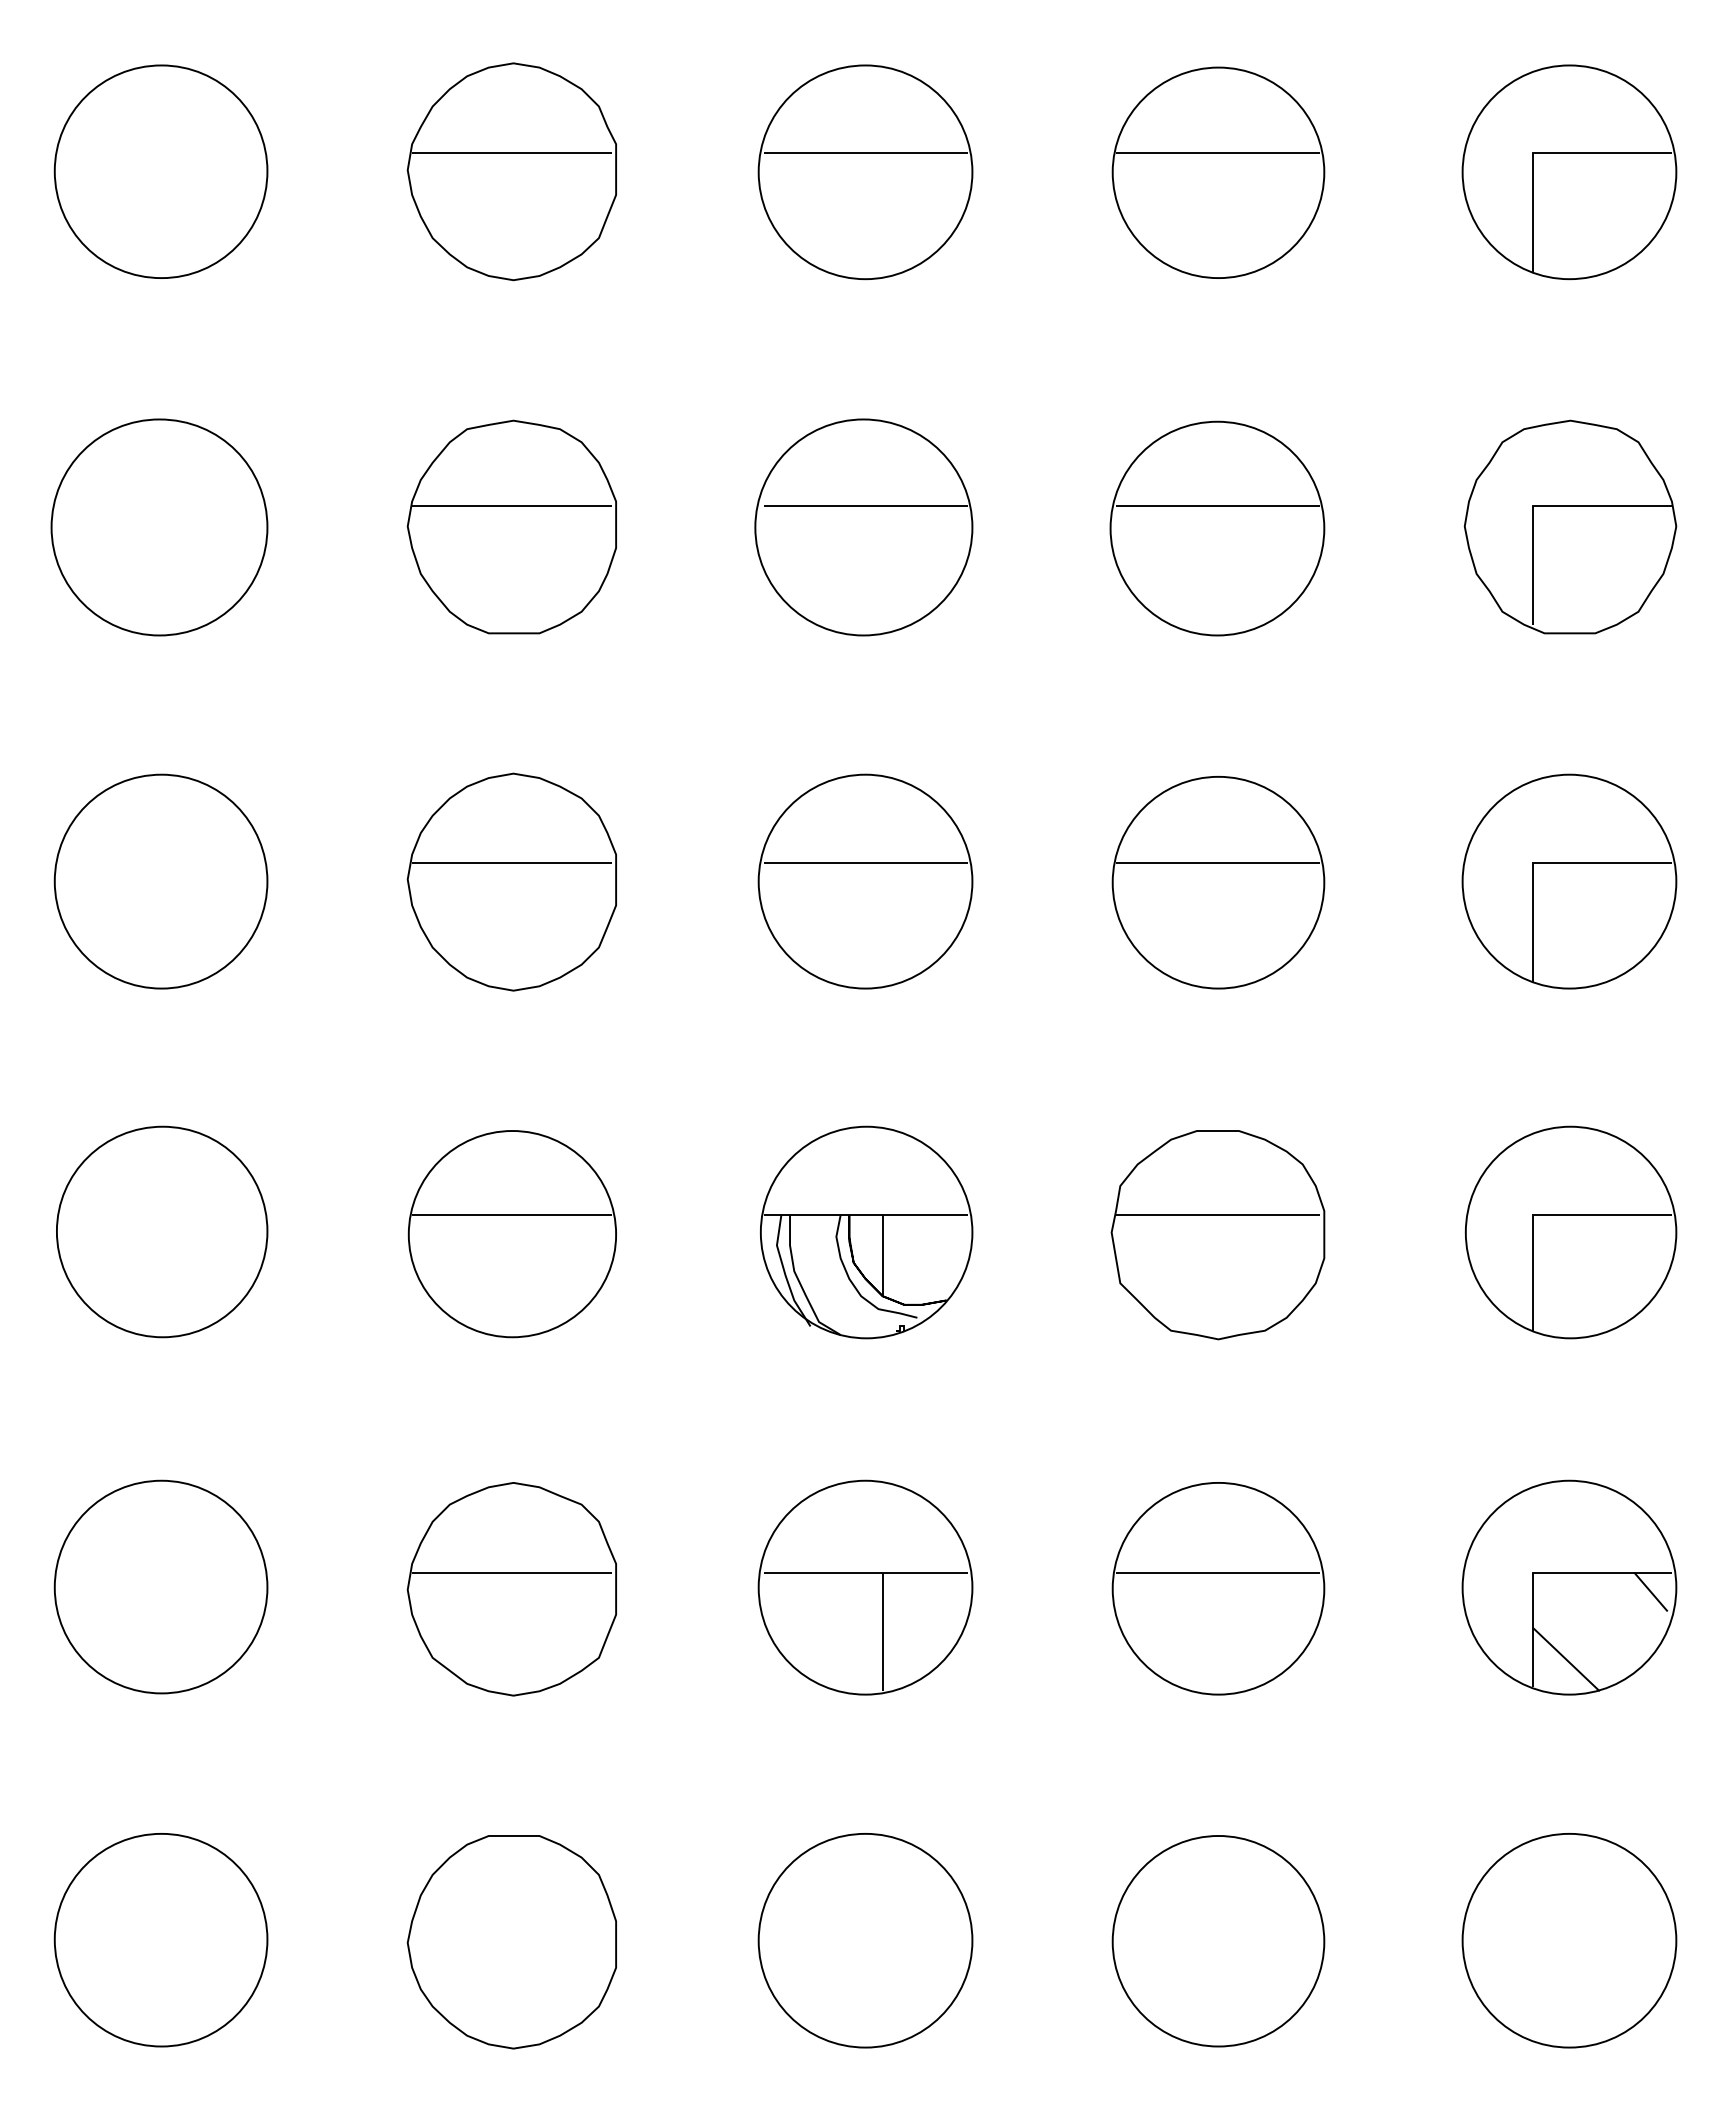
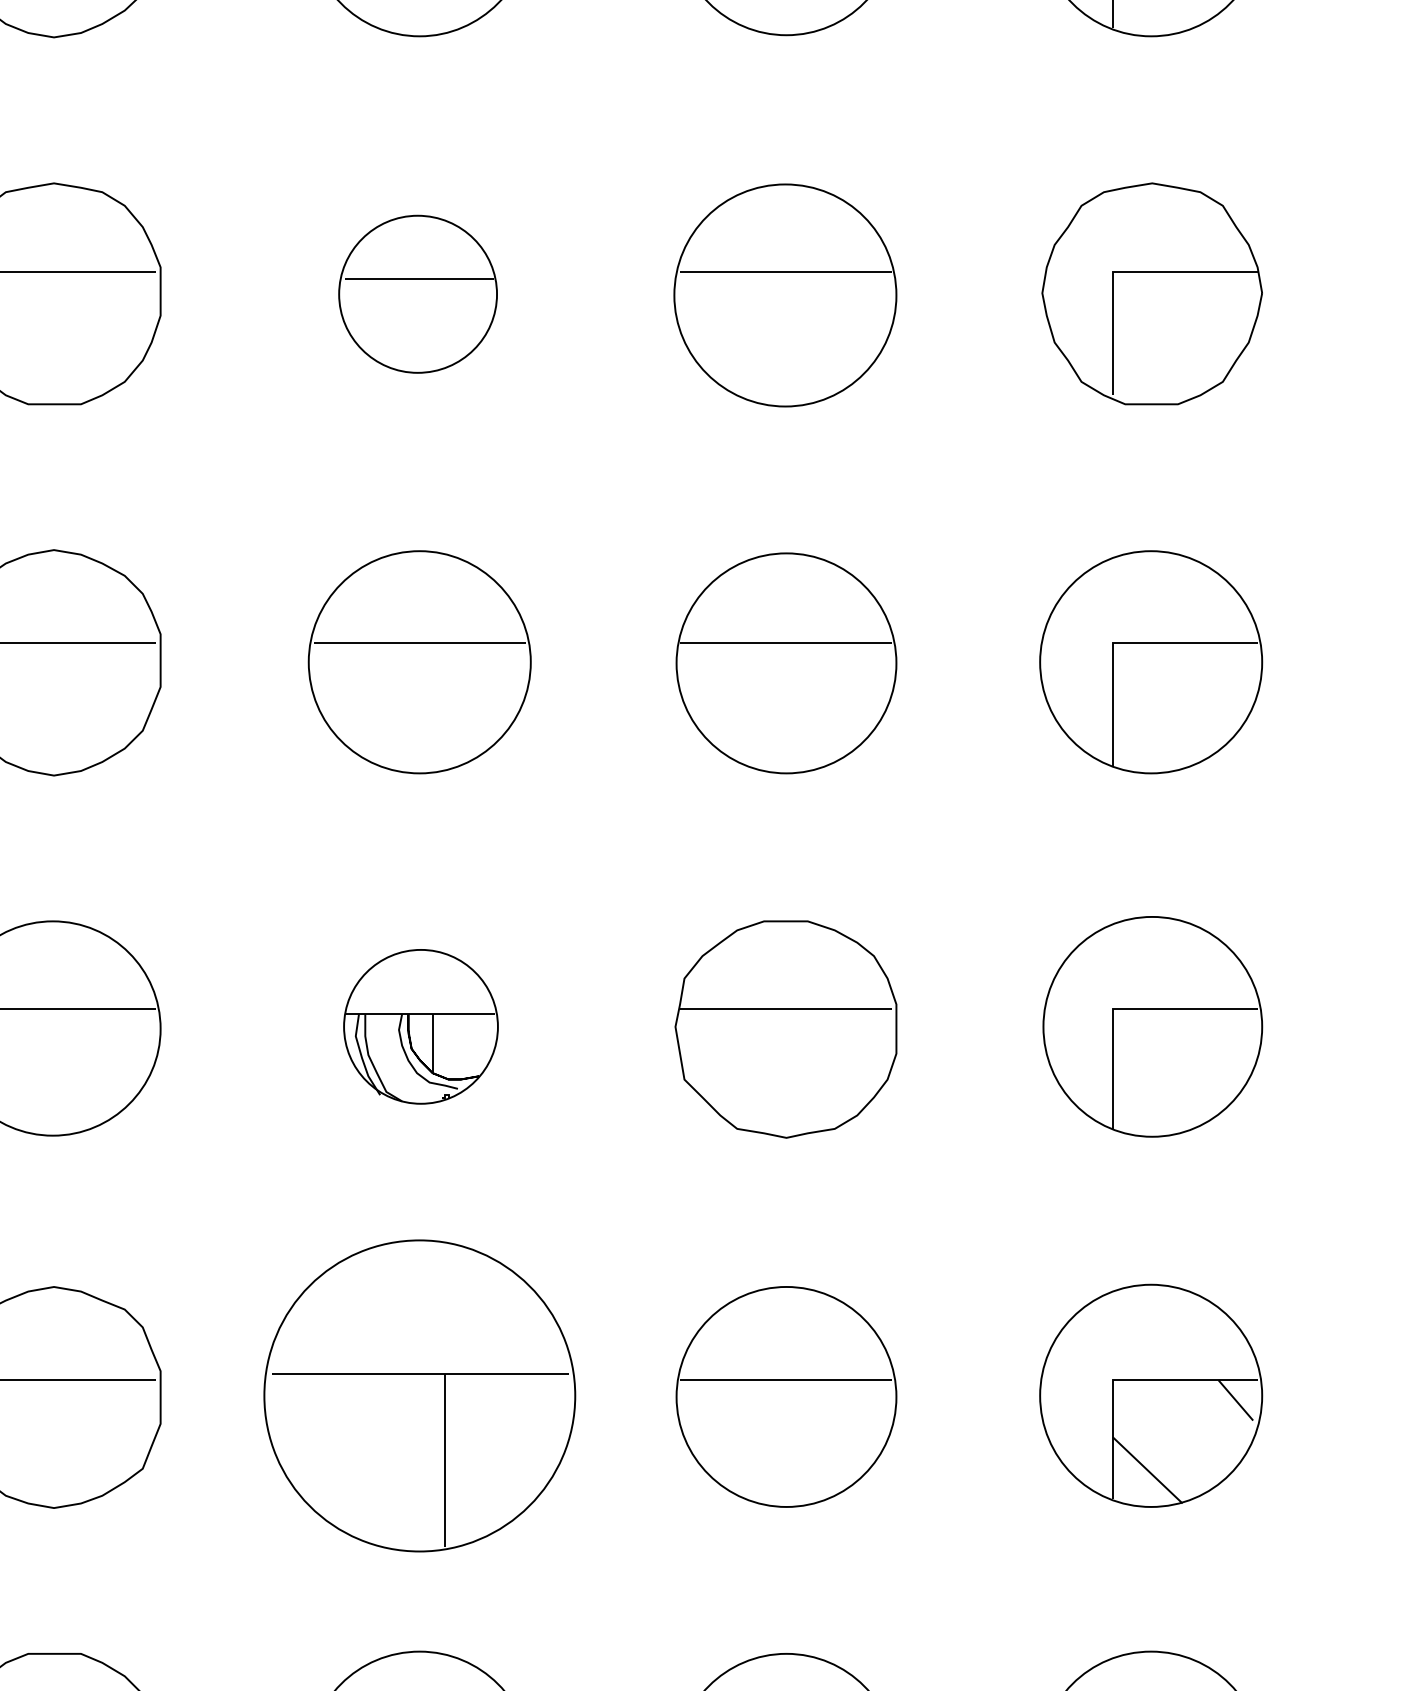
part: (863, 527) -> (417, 294), size x0.7
part: (866, 1232) -> (420, 1026), size x0.7
part: (865, 1587) -> (419, 1395), size x1.4

